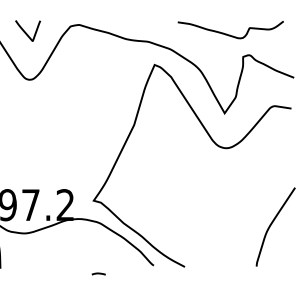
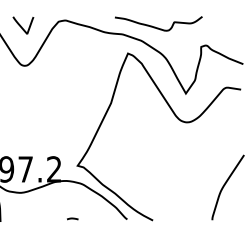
curve: (230, 34) -> (158, 27), moved
curve: (98, 273) -> (72, 218), moved

